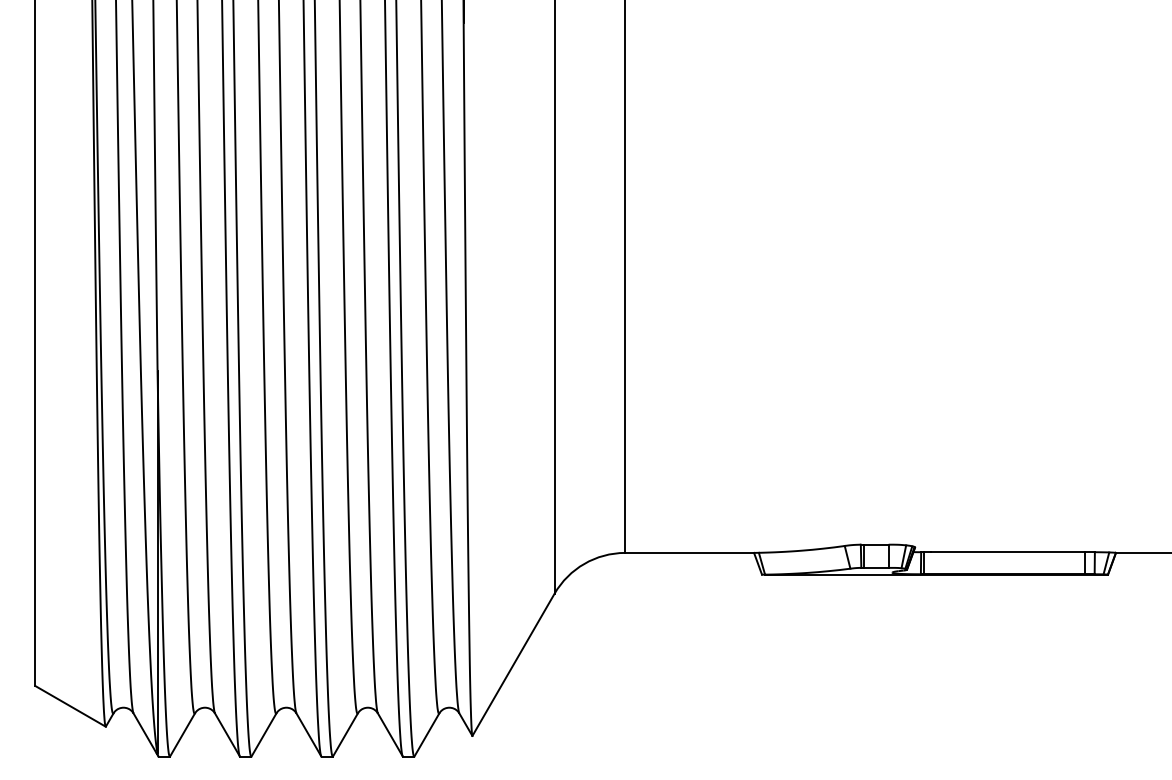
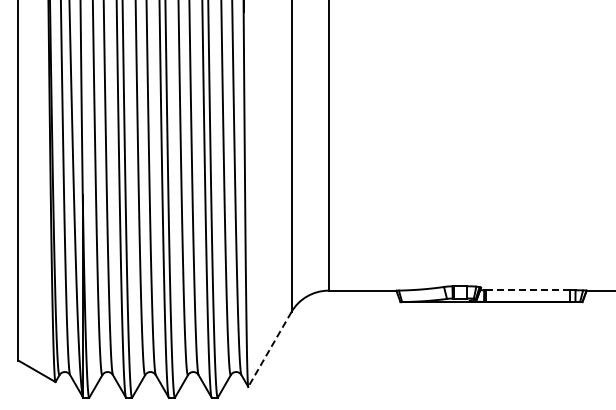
line: (1007, 552) -> (529, 290), solid -> dashed
line: (512, 664) -> (269, 349), solid -> dashed

